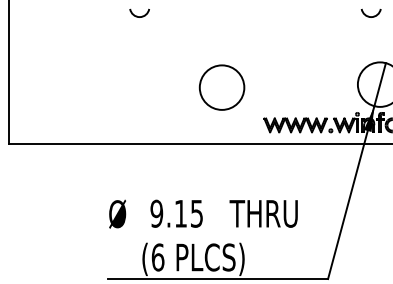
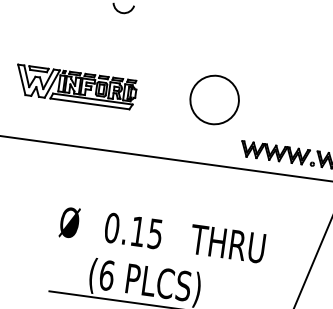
circle: (221, 87) -> (214, 99), moved
part: (106, 90) -> (75, 87), added
text: (156, 213) -> (111, 227), 9.15 -> 0.15

